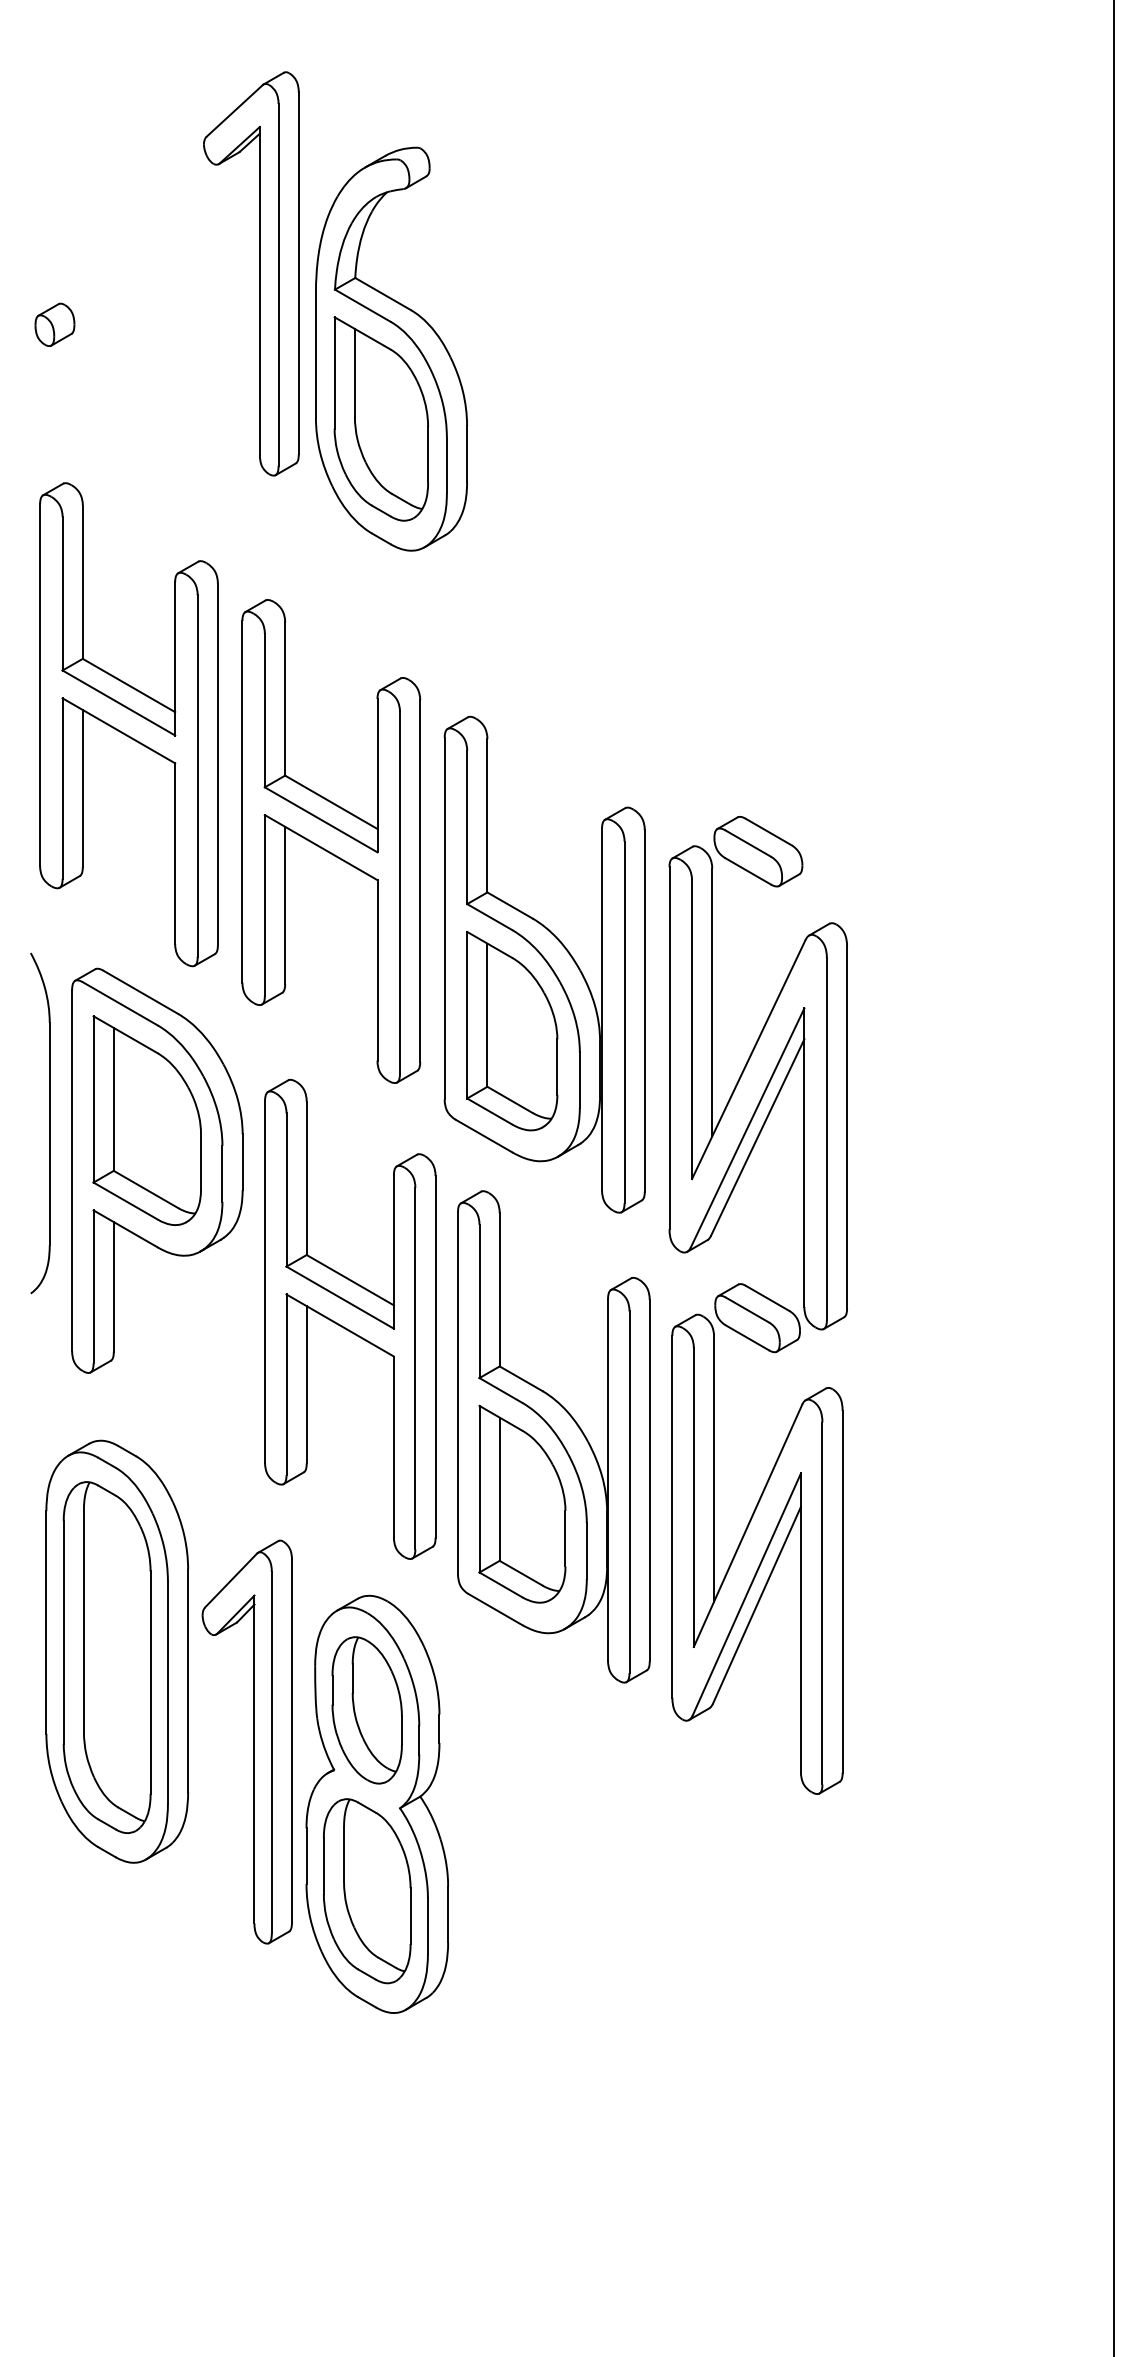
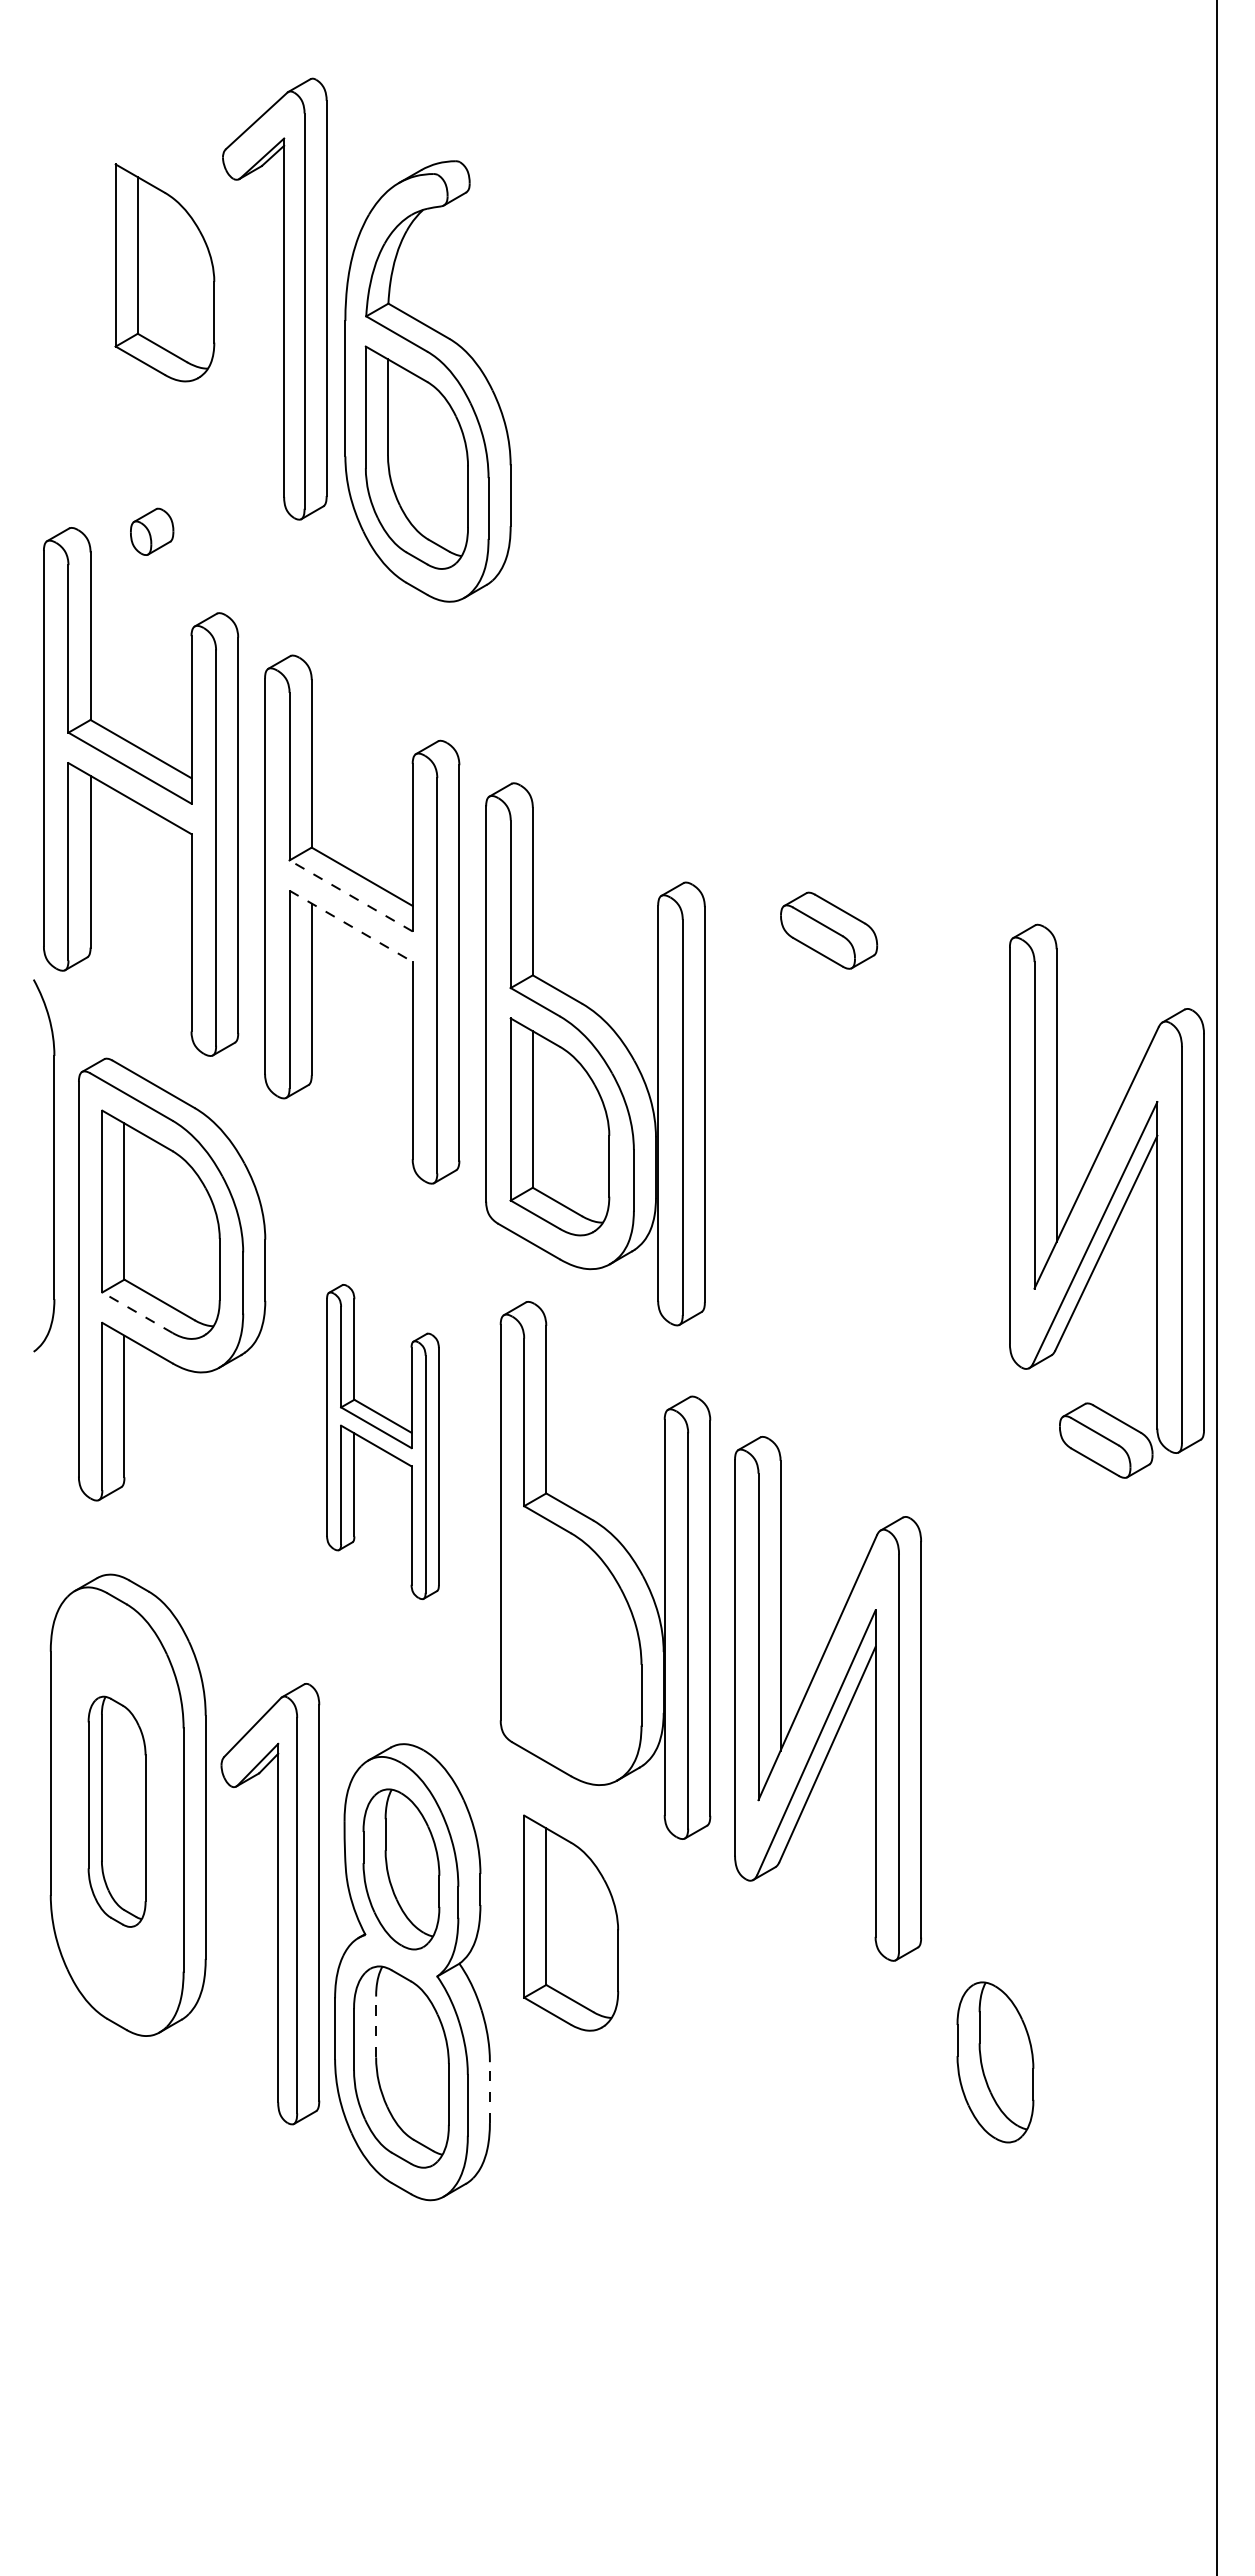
part: (150, 249) -> (164, 272), added
part: (55, 324) -> (152, 531), moved
line: (320, 819) -> (350, 895), solid -> dashed
line: (321, 847) -> (351, 926), solid -> dashed
part: (757, 1098) -> (1106, 1200), moved
part: (48, 1123) -> (53, 1165), moved
line: (125, 1200) -> (137, 1312), solid -> dashed
part: (349, 1318) -> (382, 1441), size x0.6
part: (522, 1503) -> (571, 1922), moved
part: (106, 1657) -> (116, 1811), size x0.6
line: (344, 1854) -> (376, 2026), solid -> dashed
part: (910, 1887) -> (995, 2062), added
line: (447, 1914) -> (489, 2092), solid -> dashed

